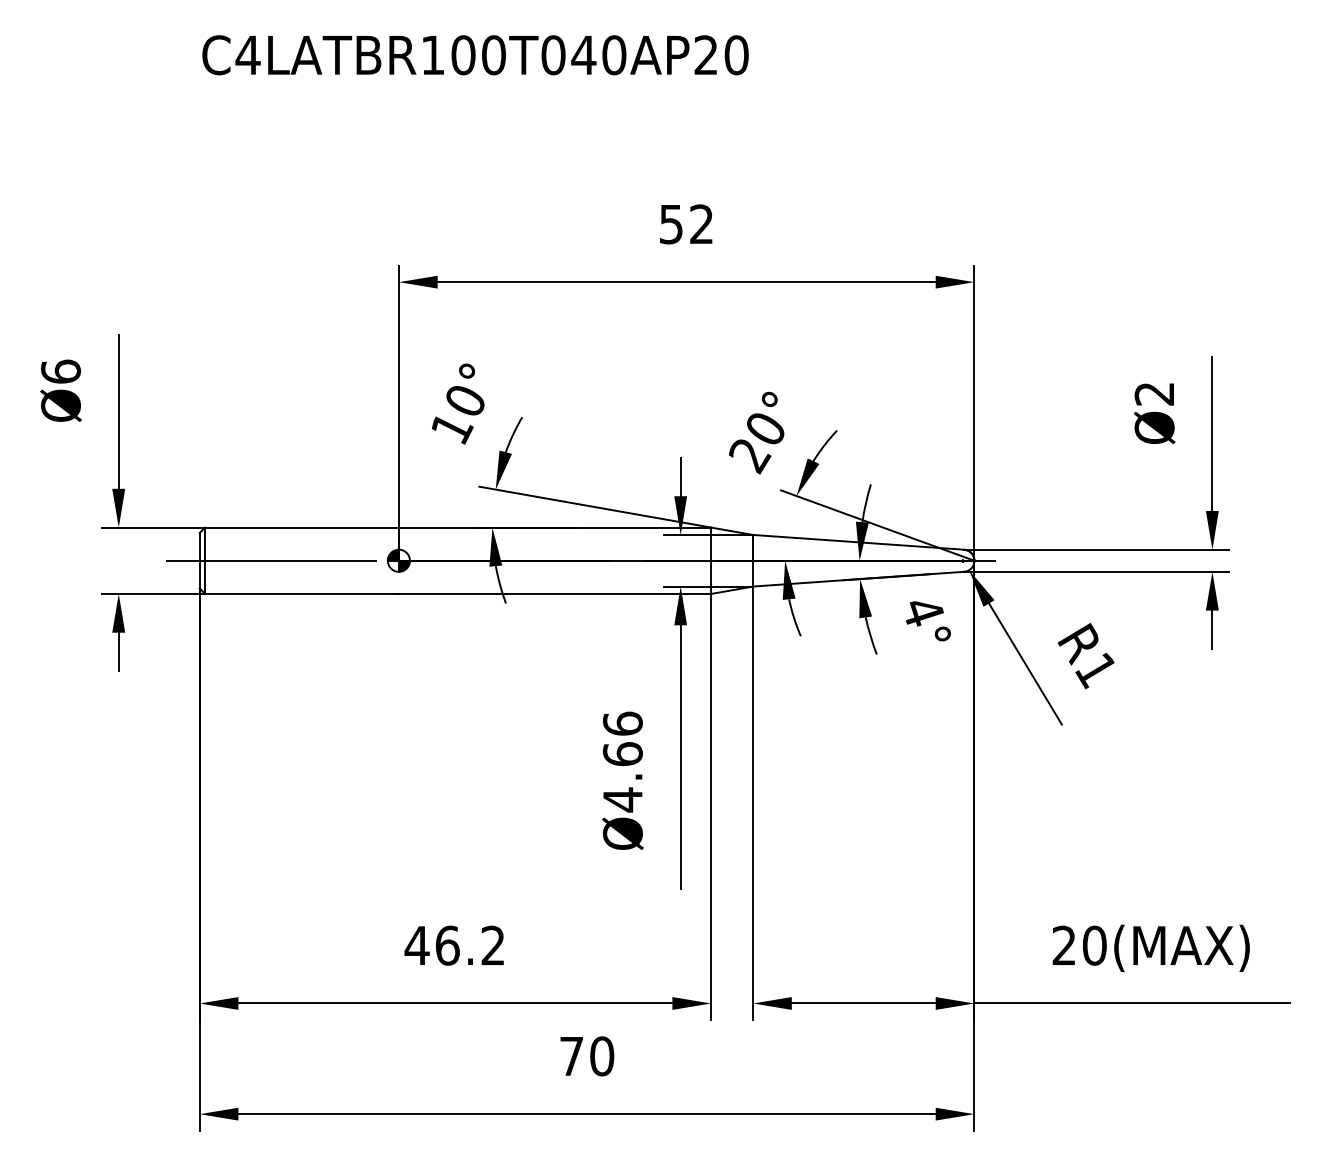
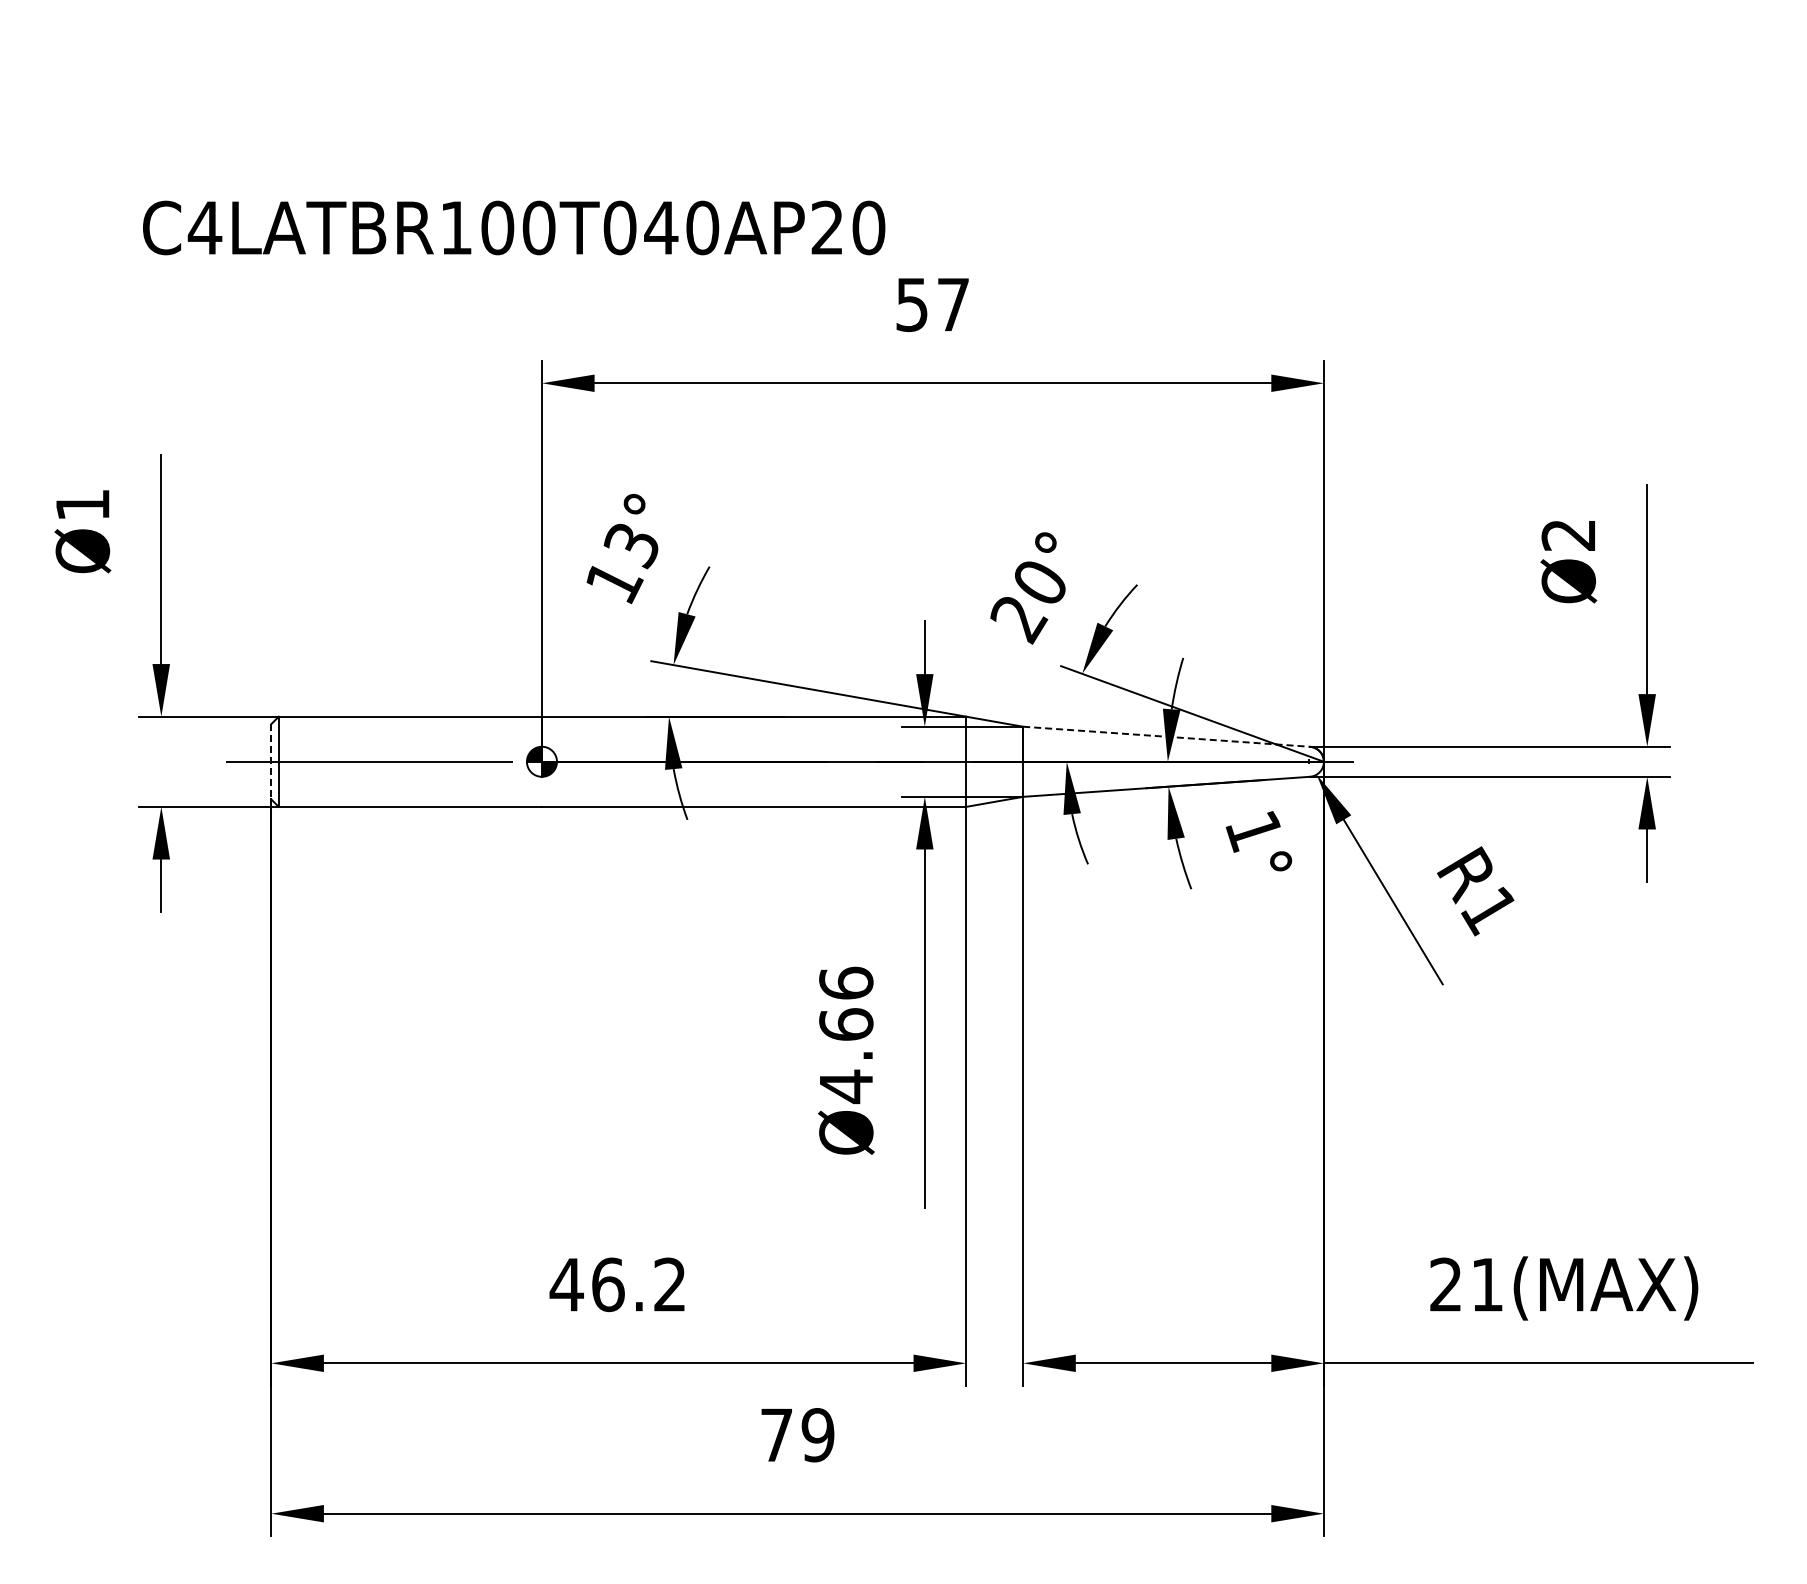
text: (475, 54) -> (514, 227), moved
text: (701, 224) -> (952, 304), 52 -> 57
text: (60, 371) -> (82, 504), Ø6 -> Ø1
text: (464, 402) -> (630, 546), 10° -> 13°
line: (858, 542) -> (1166, 736), solid -> dashed
line: (199, 560) -> (271, 761), solid -> dashed
text: (922, 612) -> (1253, 831), 4° -> 1°
text: (1094, 945) -> (1487, 1284), 20(MAX) -> 21(MAX)
text: (601, 1056) -> (817, 1435), 70 -> 79

